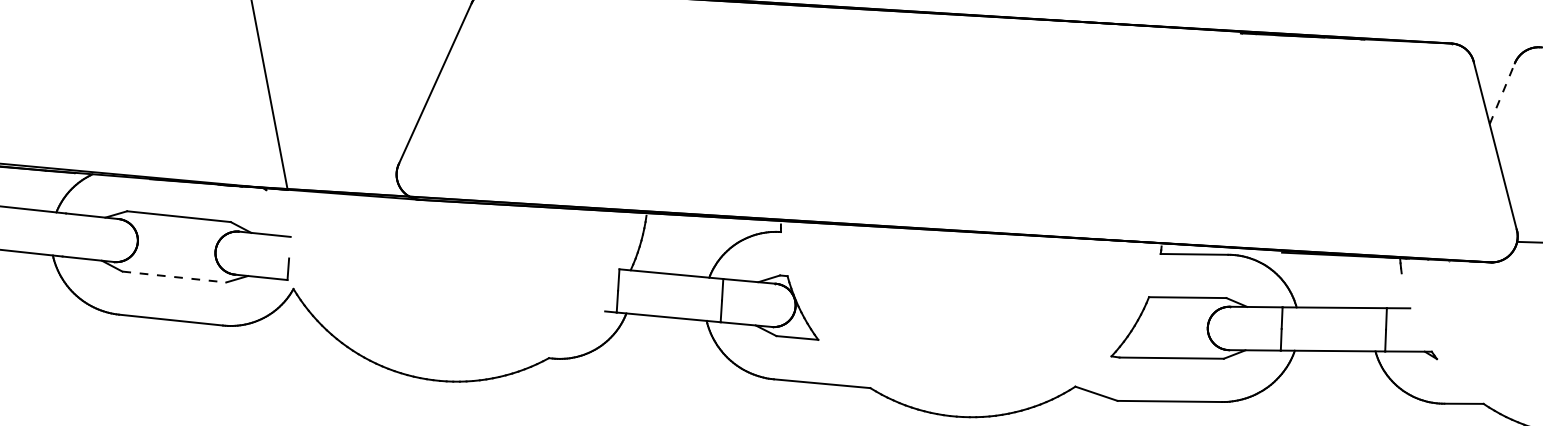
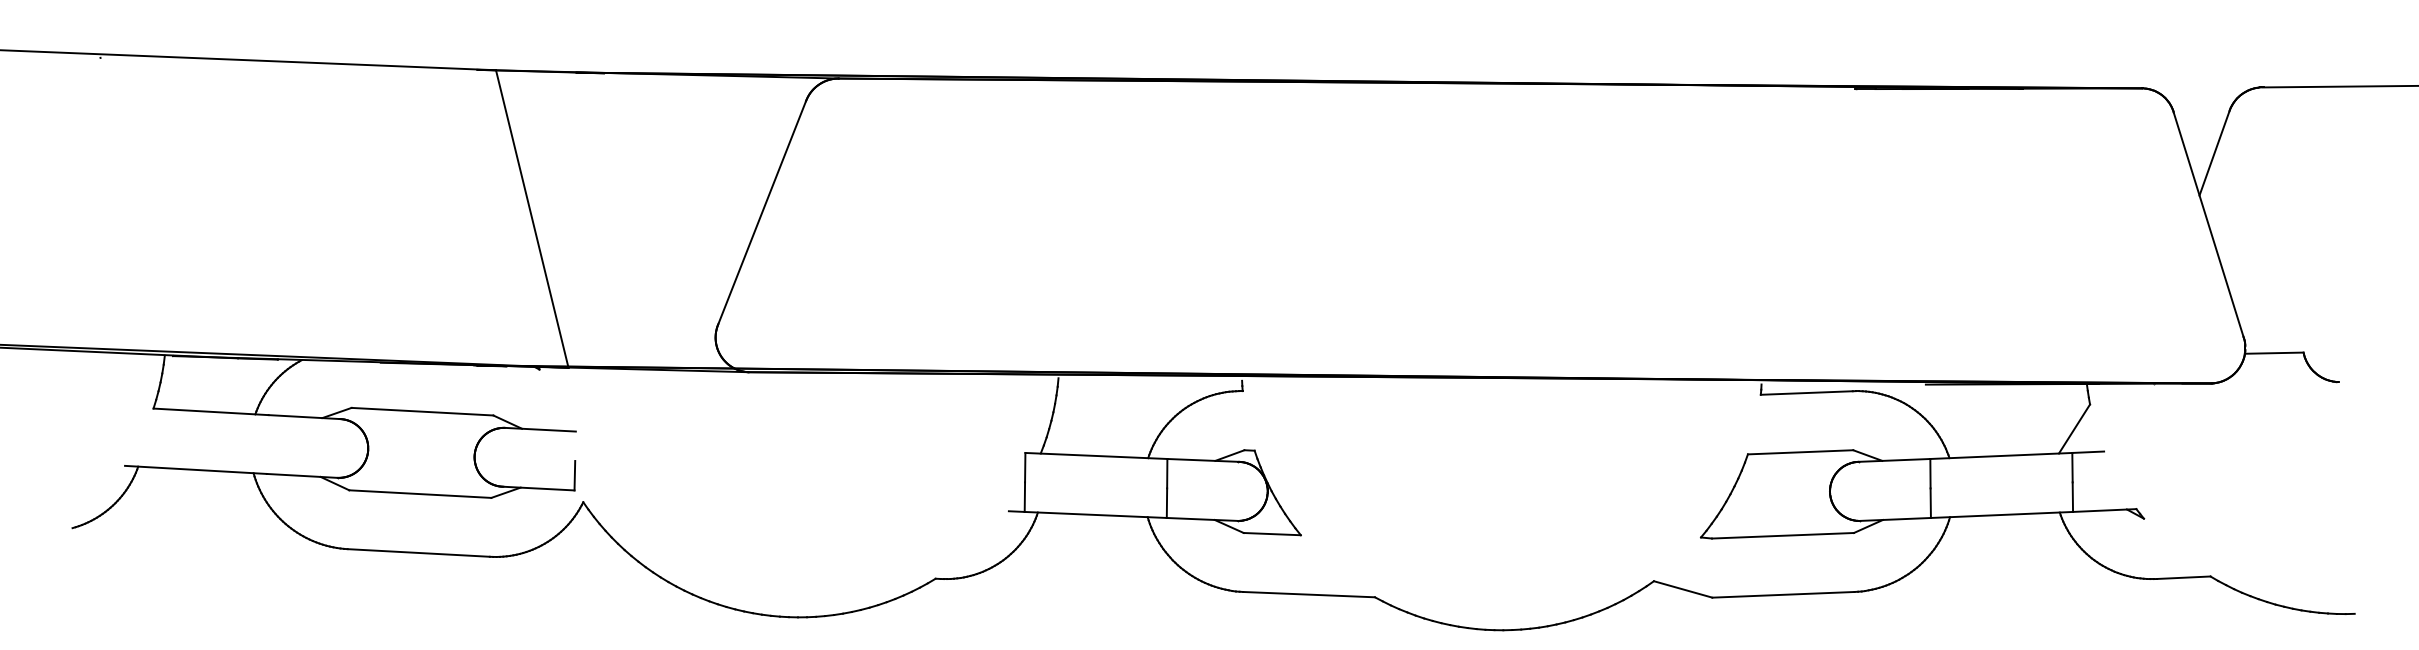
line: (1502, 93) -> (2214, 153), dashed -> solid
line: (174, 277) -> (420, 494), dashed -> solid
line: (1389, 290) -> (2074, 428), added

